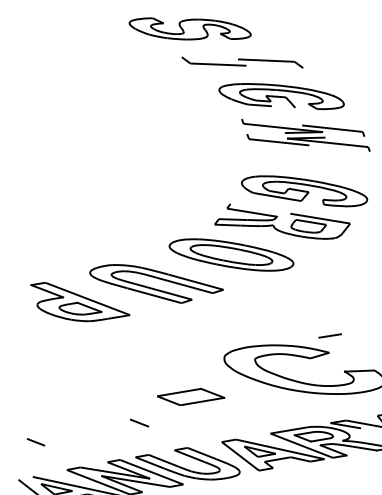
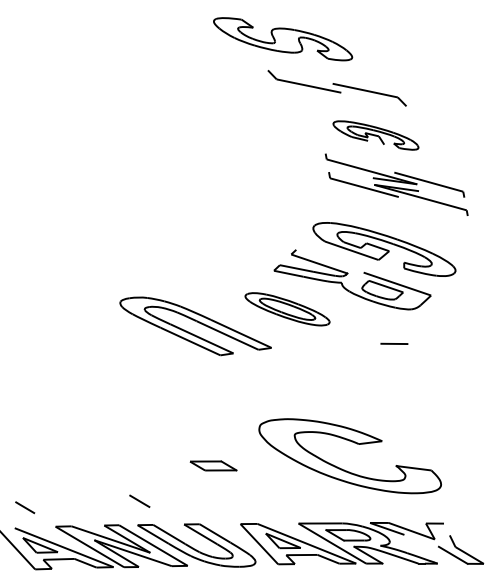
part: (281, 96) -> (375, 135), size x0.6
part: (231, 255) -> (287, 309), size x0.6
part: (80, 300) -> (103, 332), removed
line: (330, 335) -> (394, 343), moved
part: (191, 396) -> (213, 465), size x0.6
line: (139, 422) -> (139, 500), moved
line: (36, 442) -> (25, 507), moved

